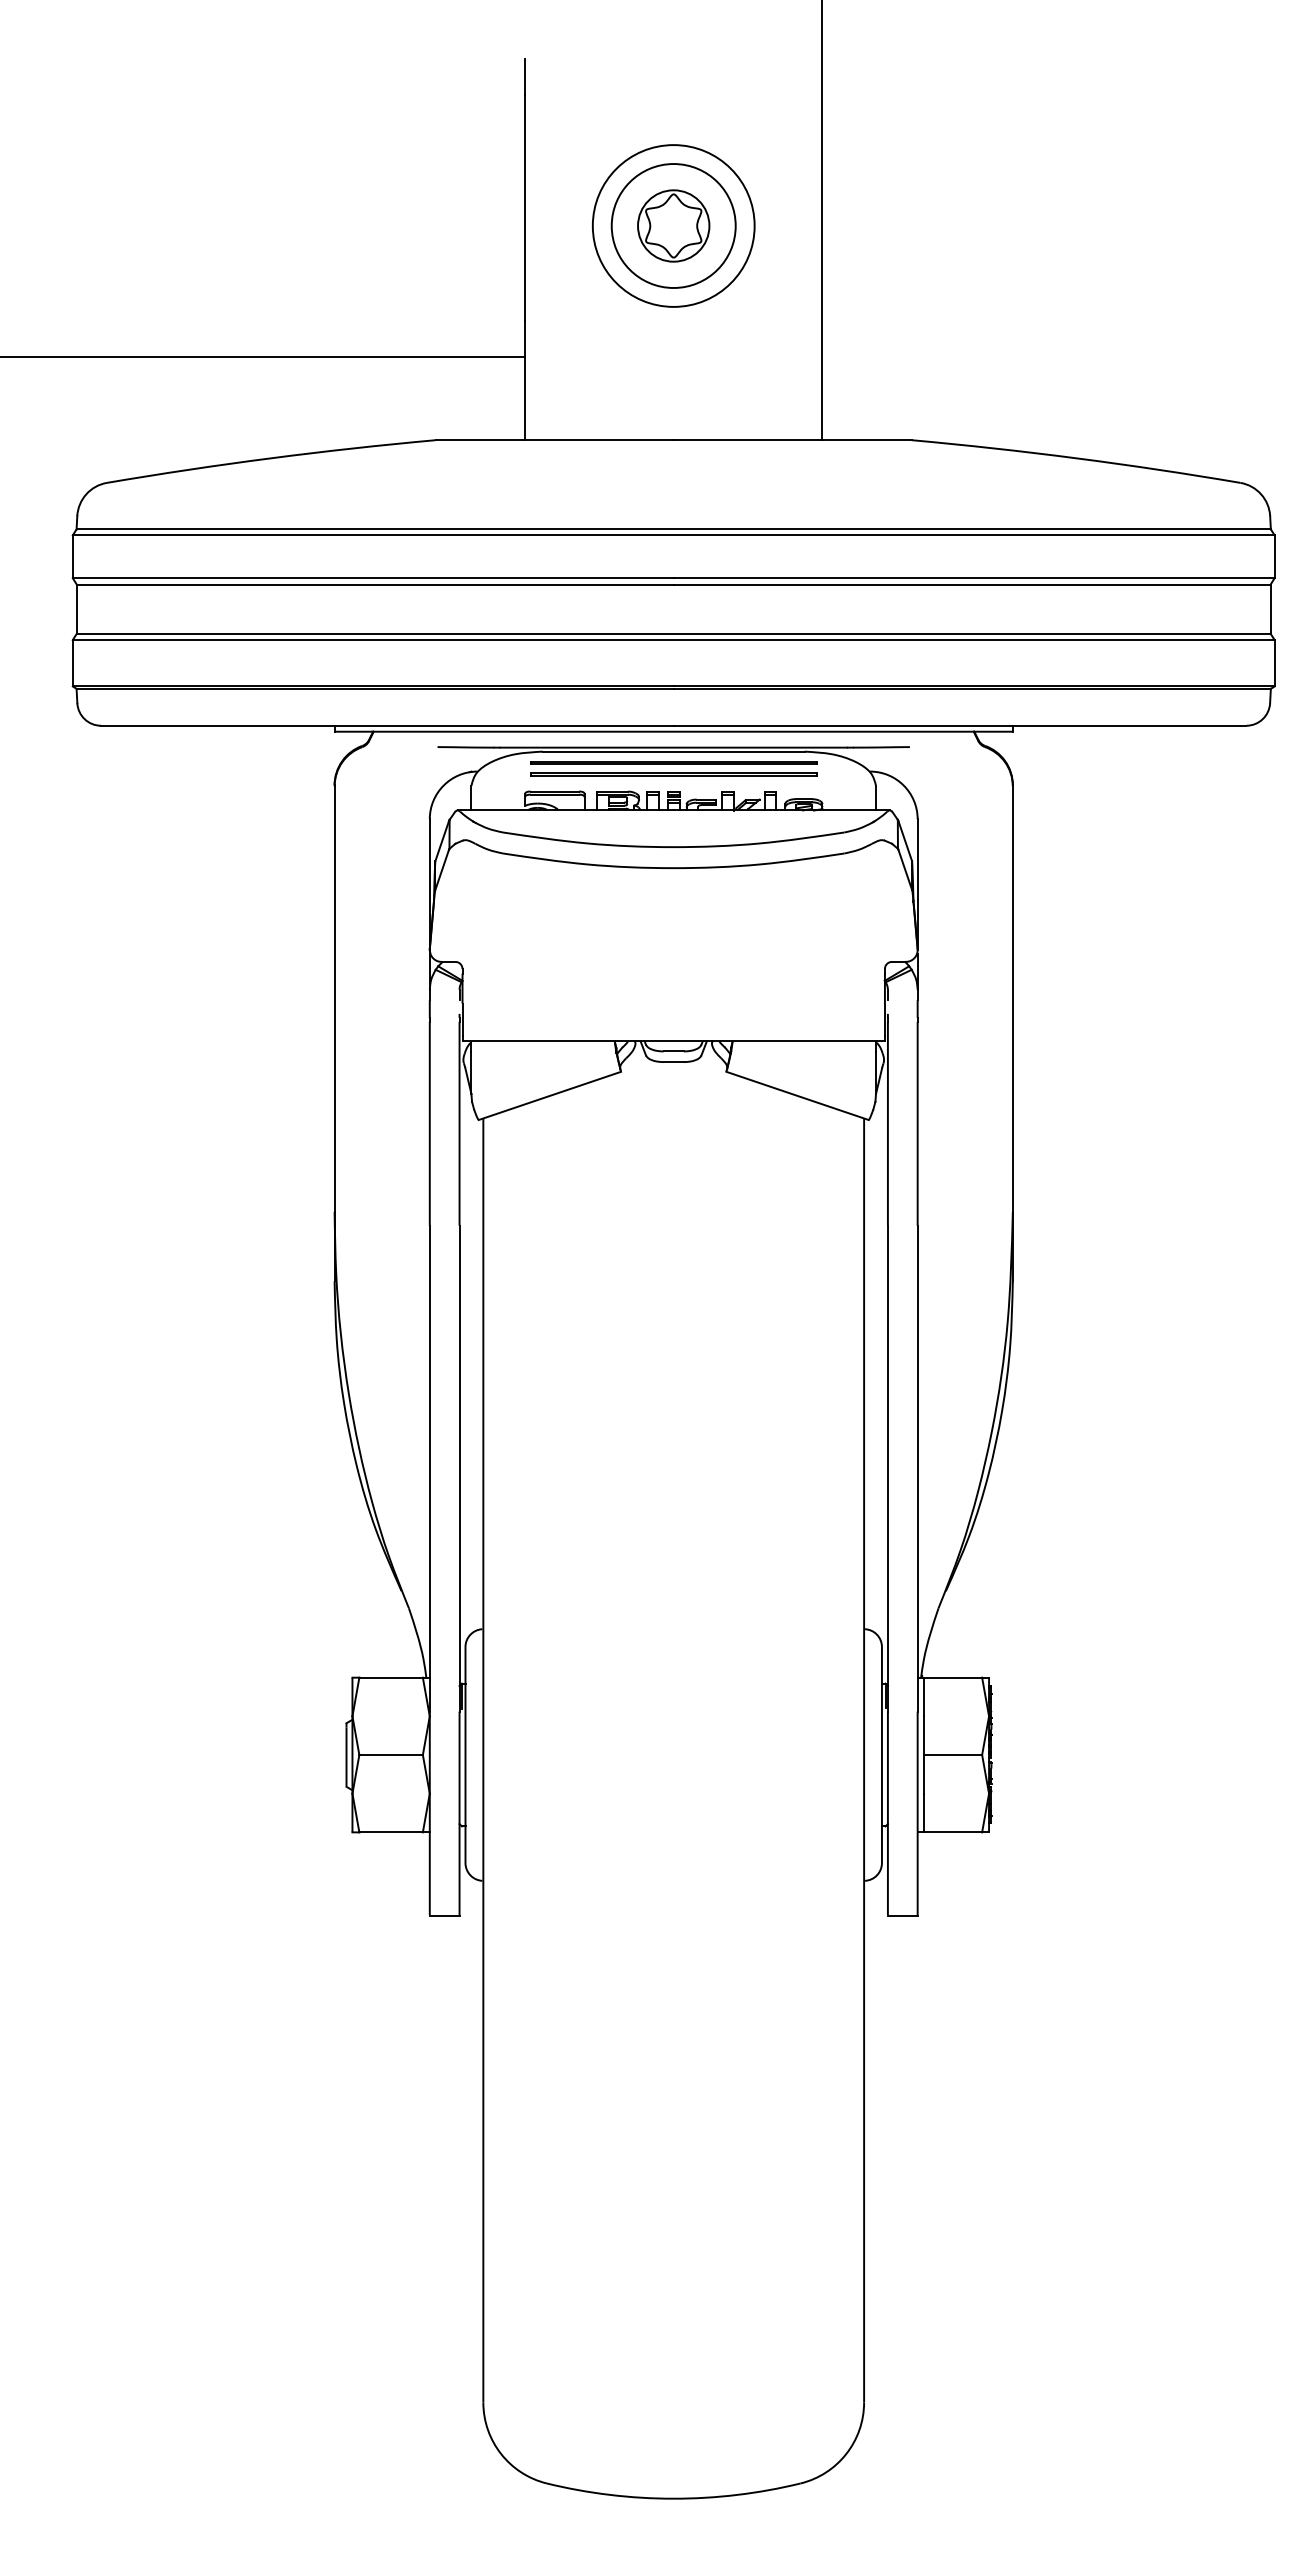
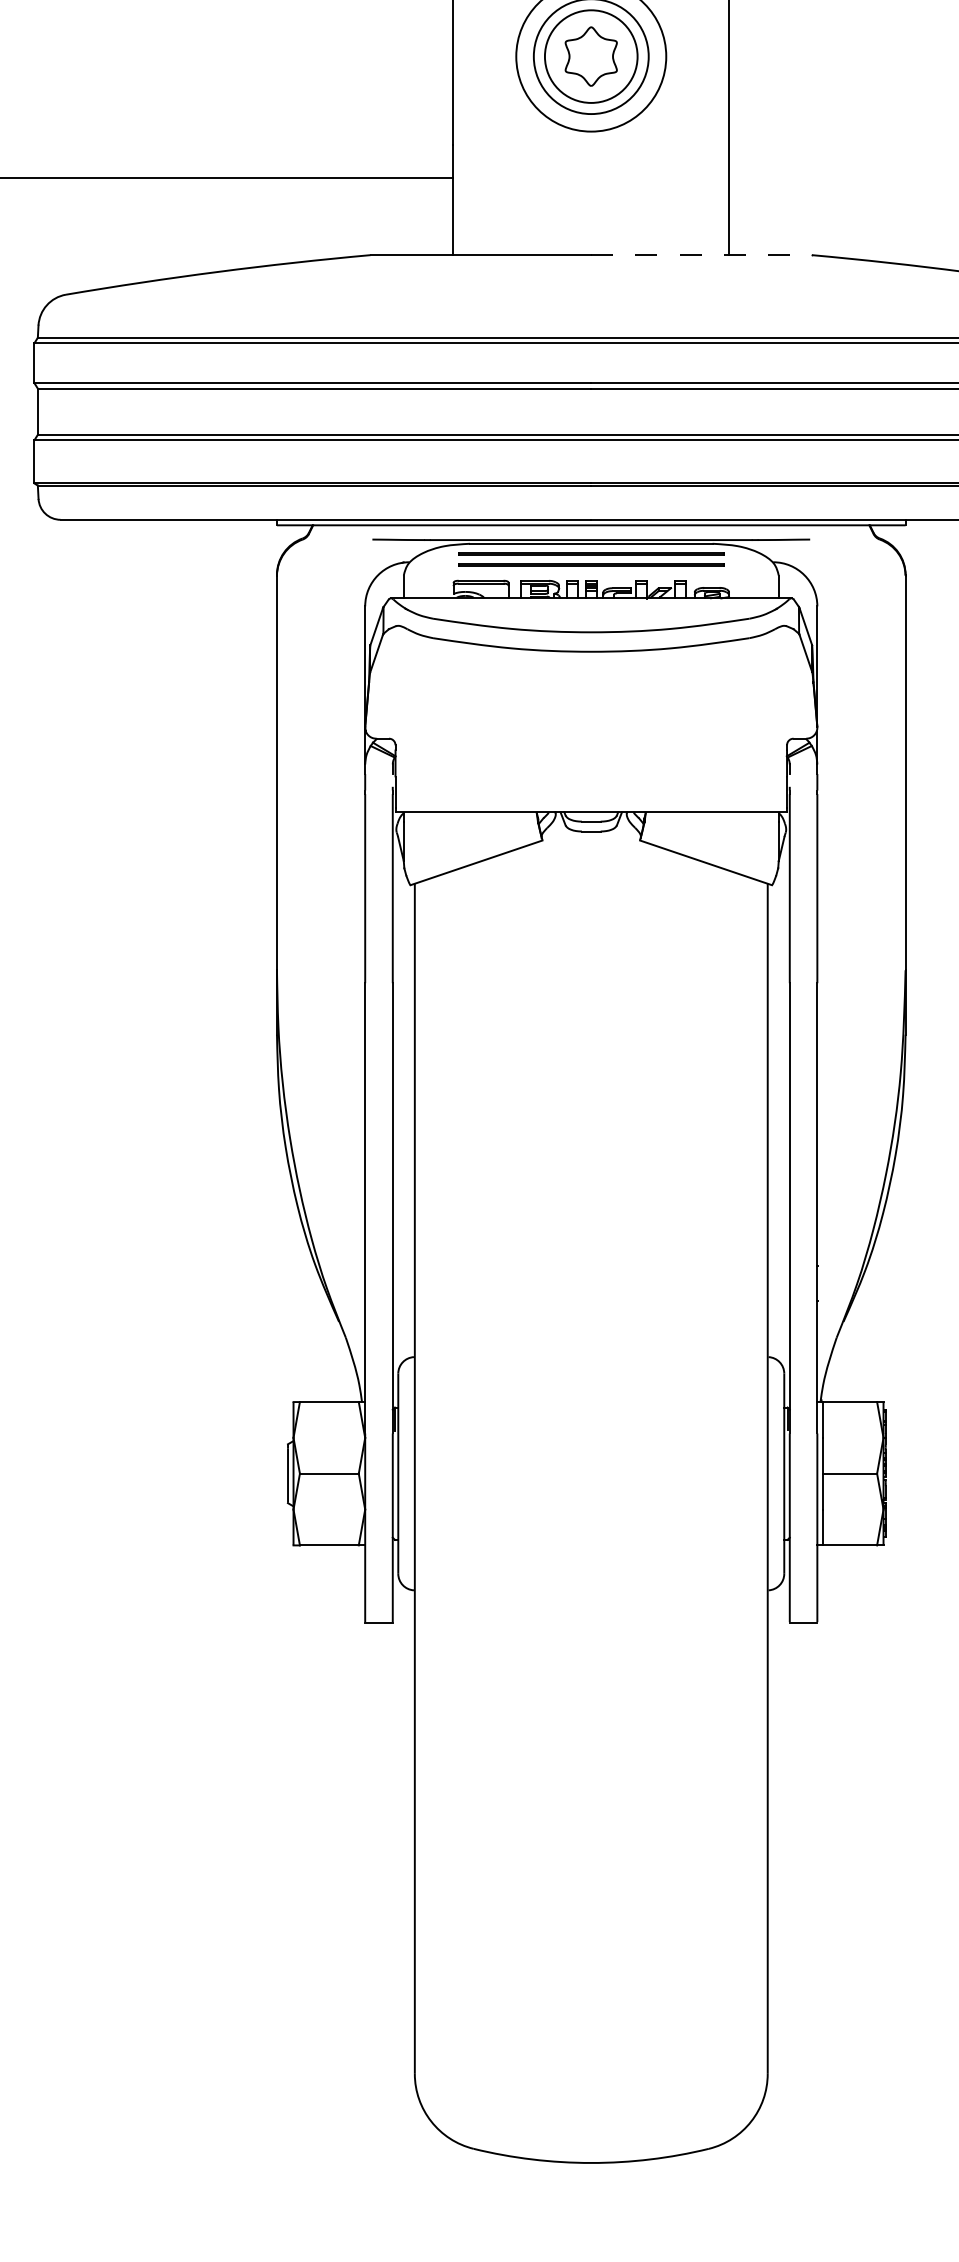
circle: (673, 225) -> (591, 56), size x1.4
line: (792, 440) -> (701, 255), solid -> dashed

